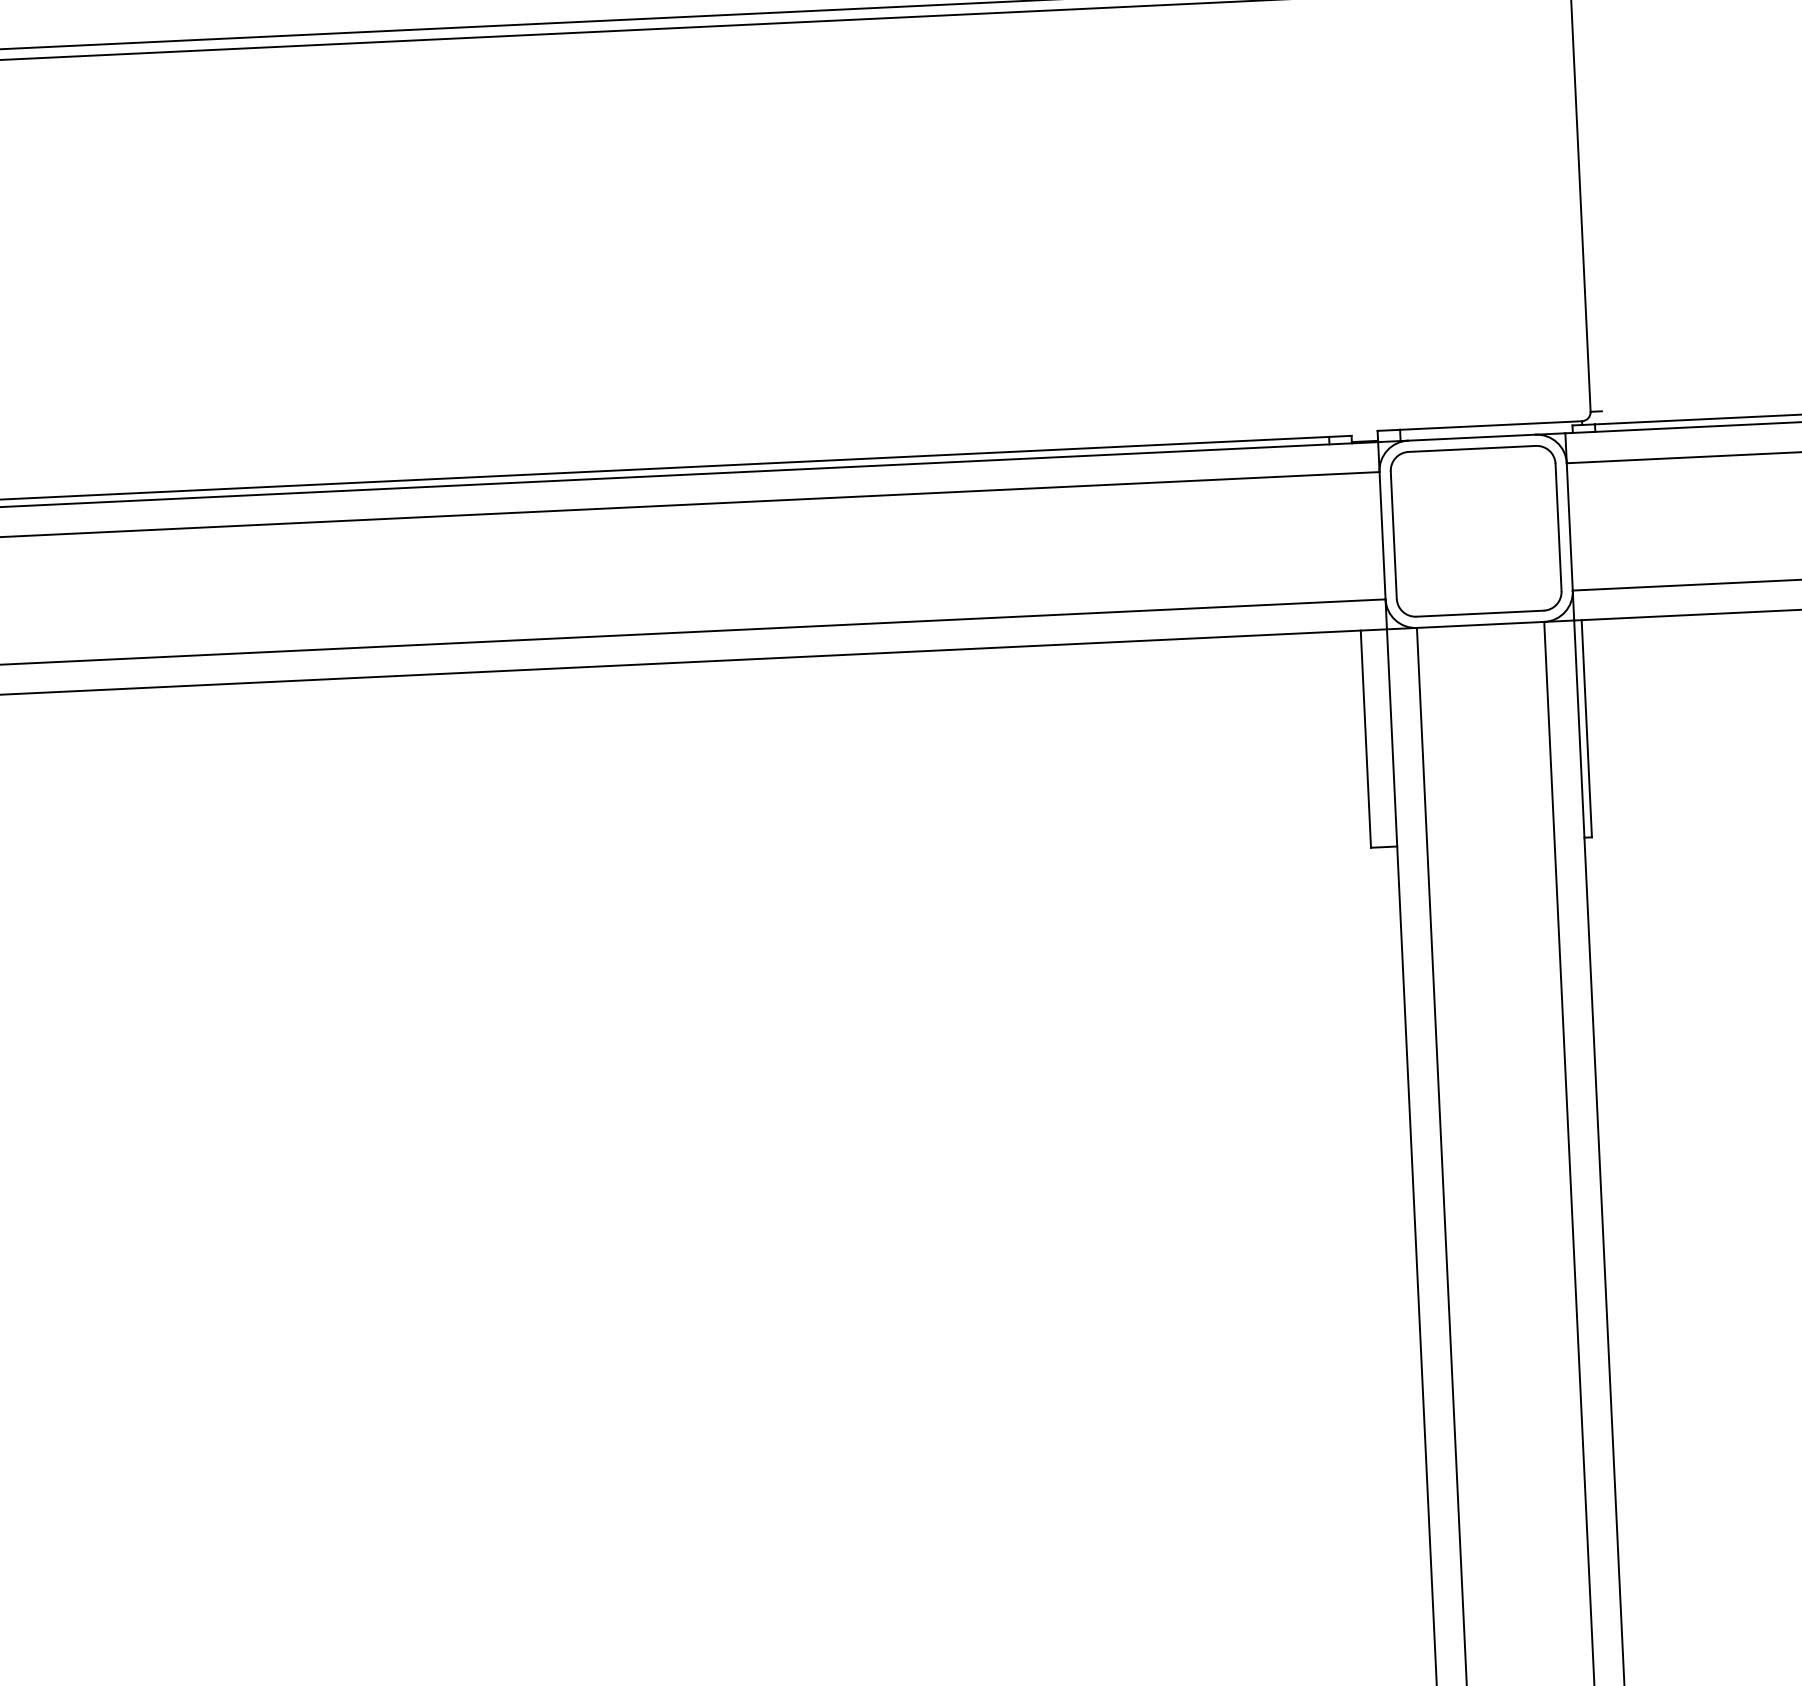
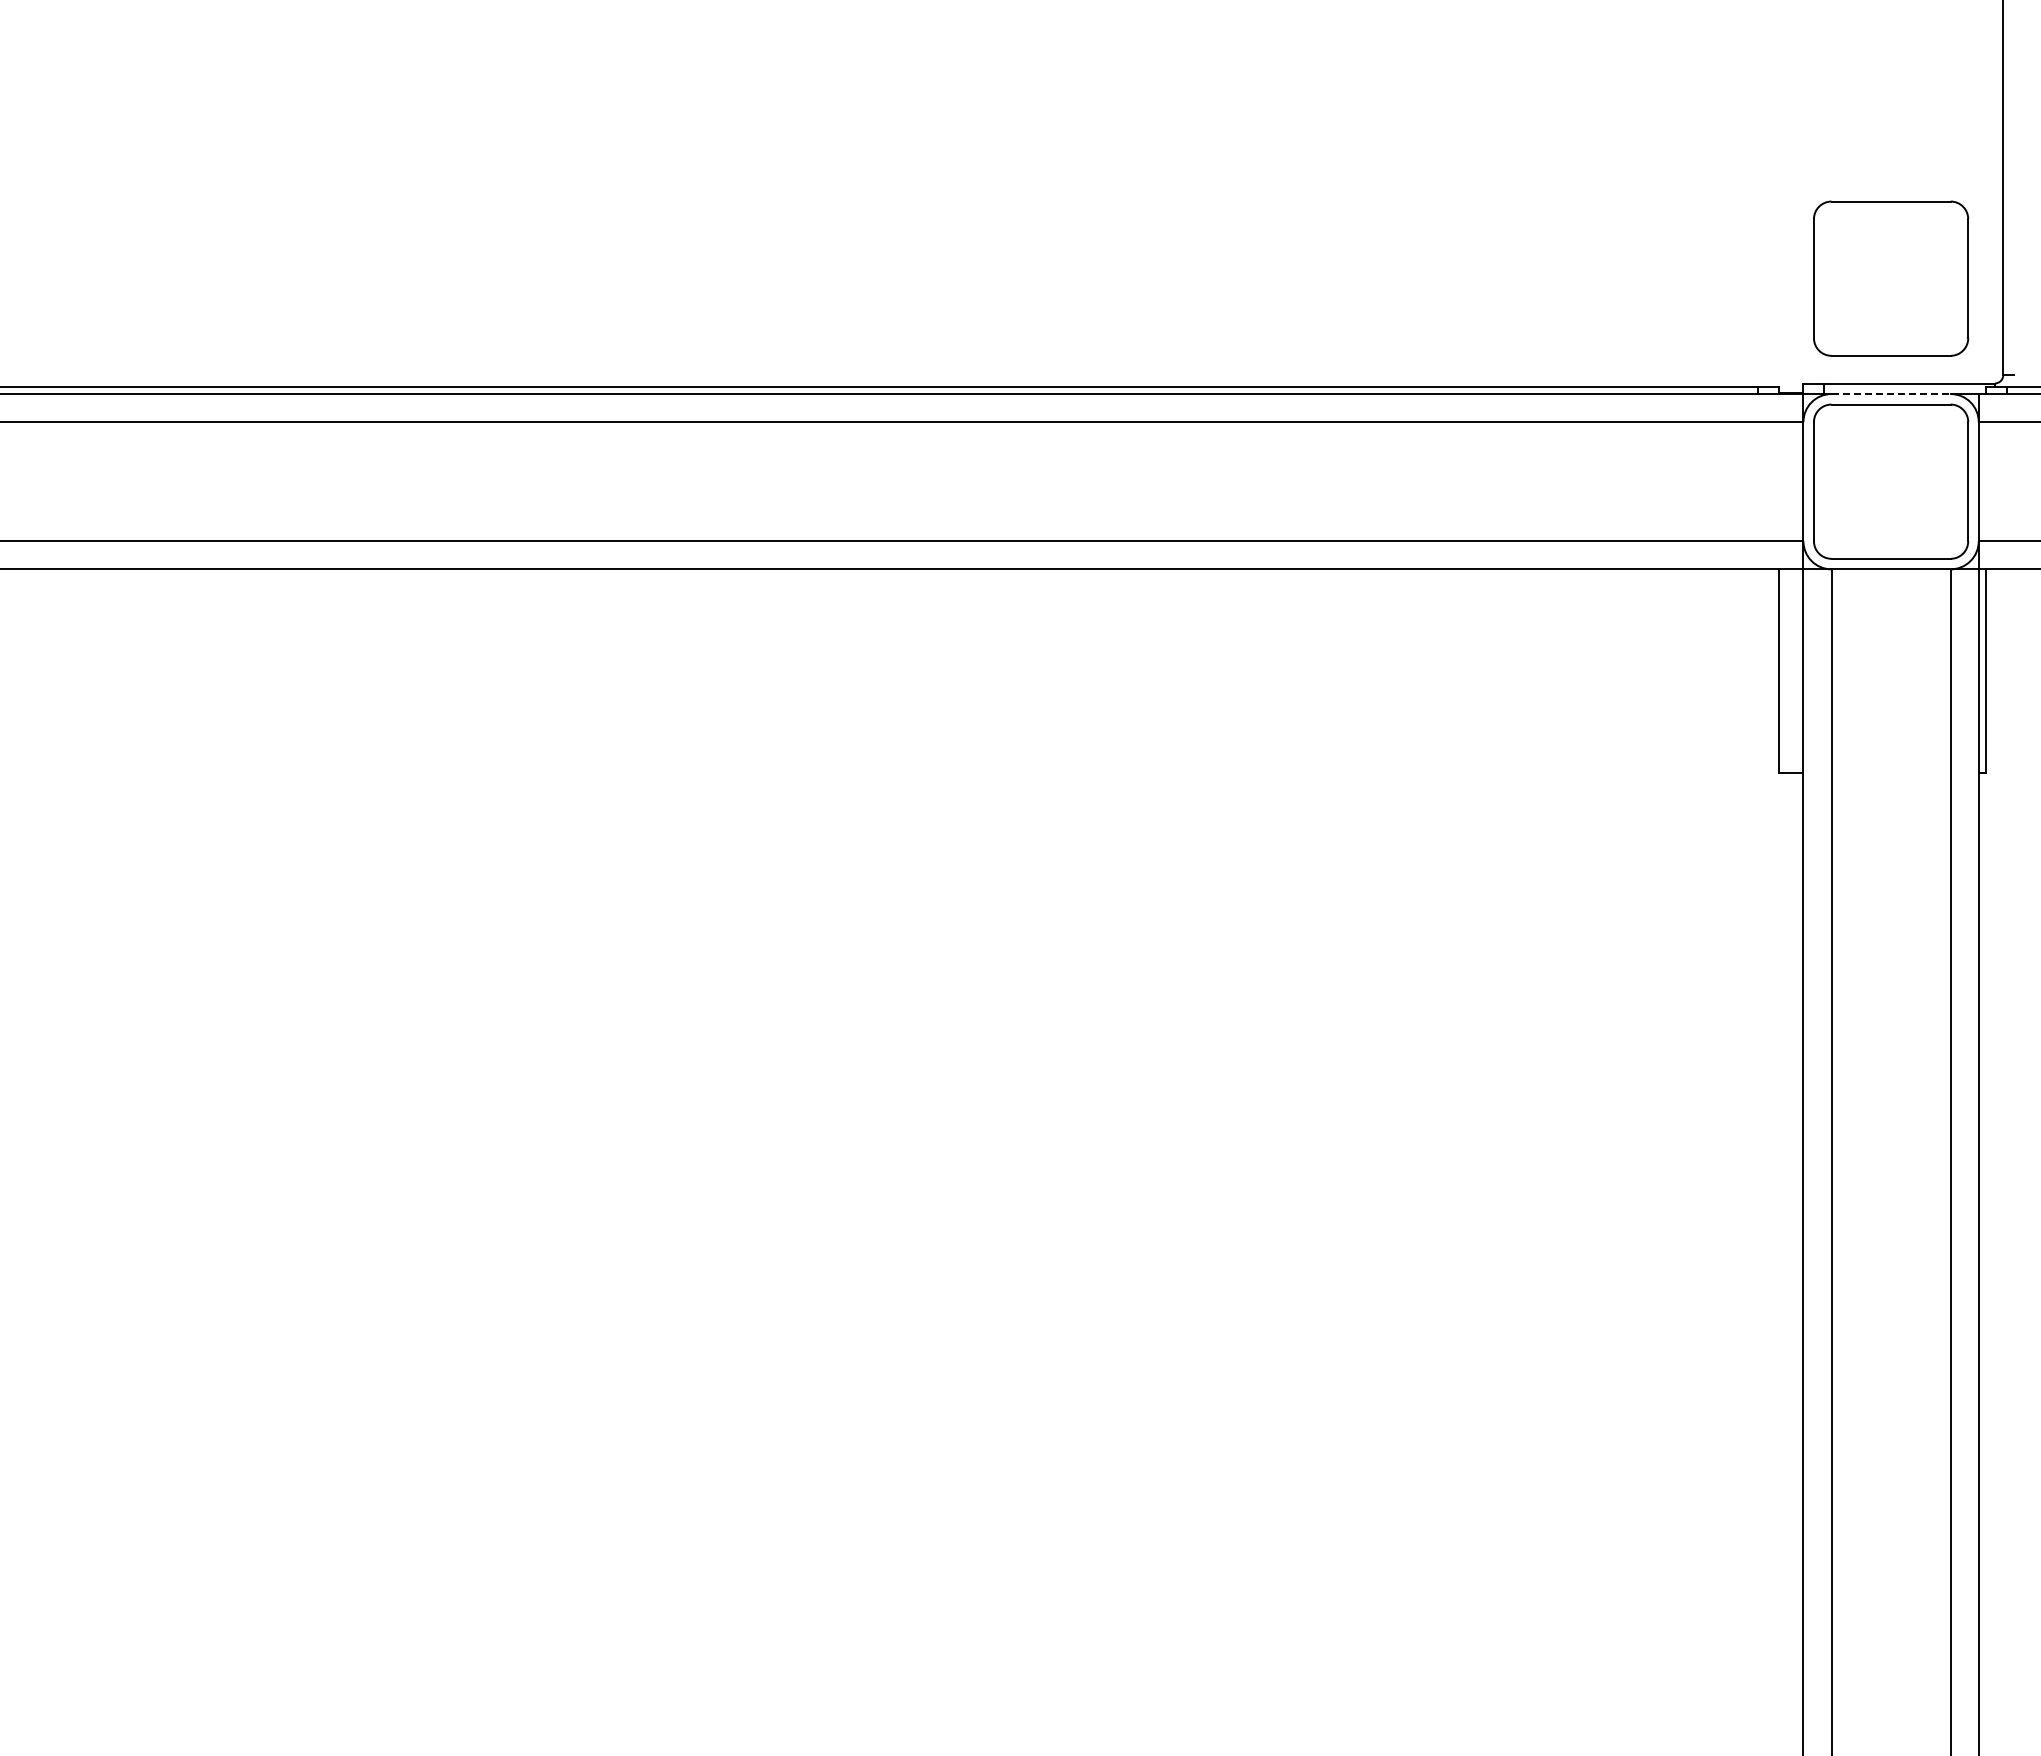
part: (1466, 314) -> (1891, 278), added
line: (1472, 438) -> (1891, 394), solid -> dashed

